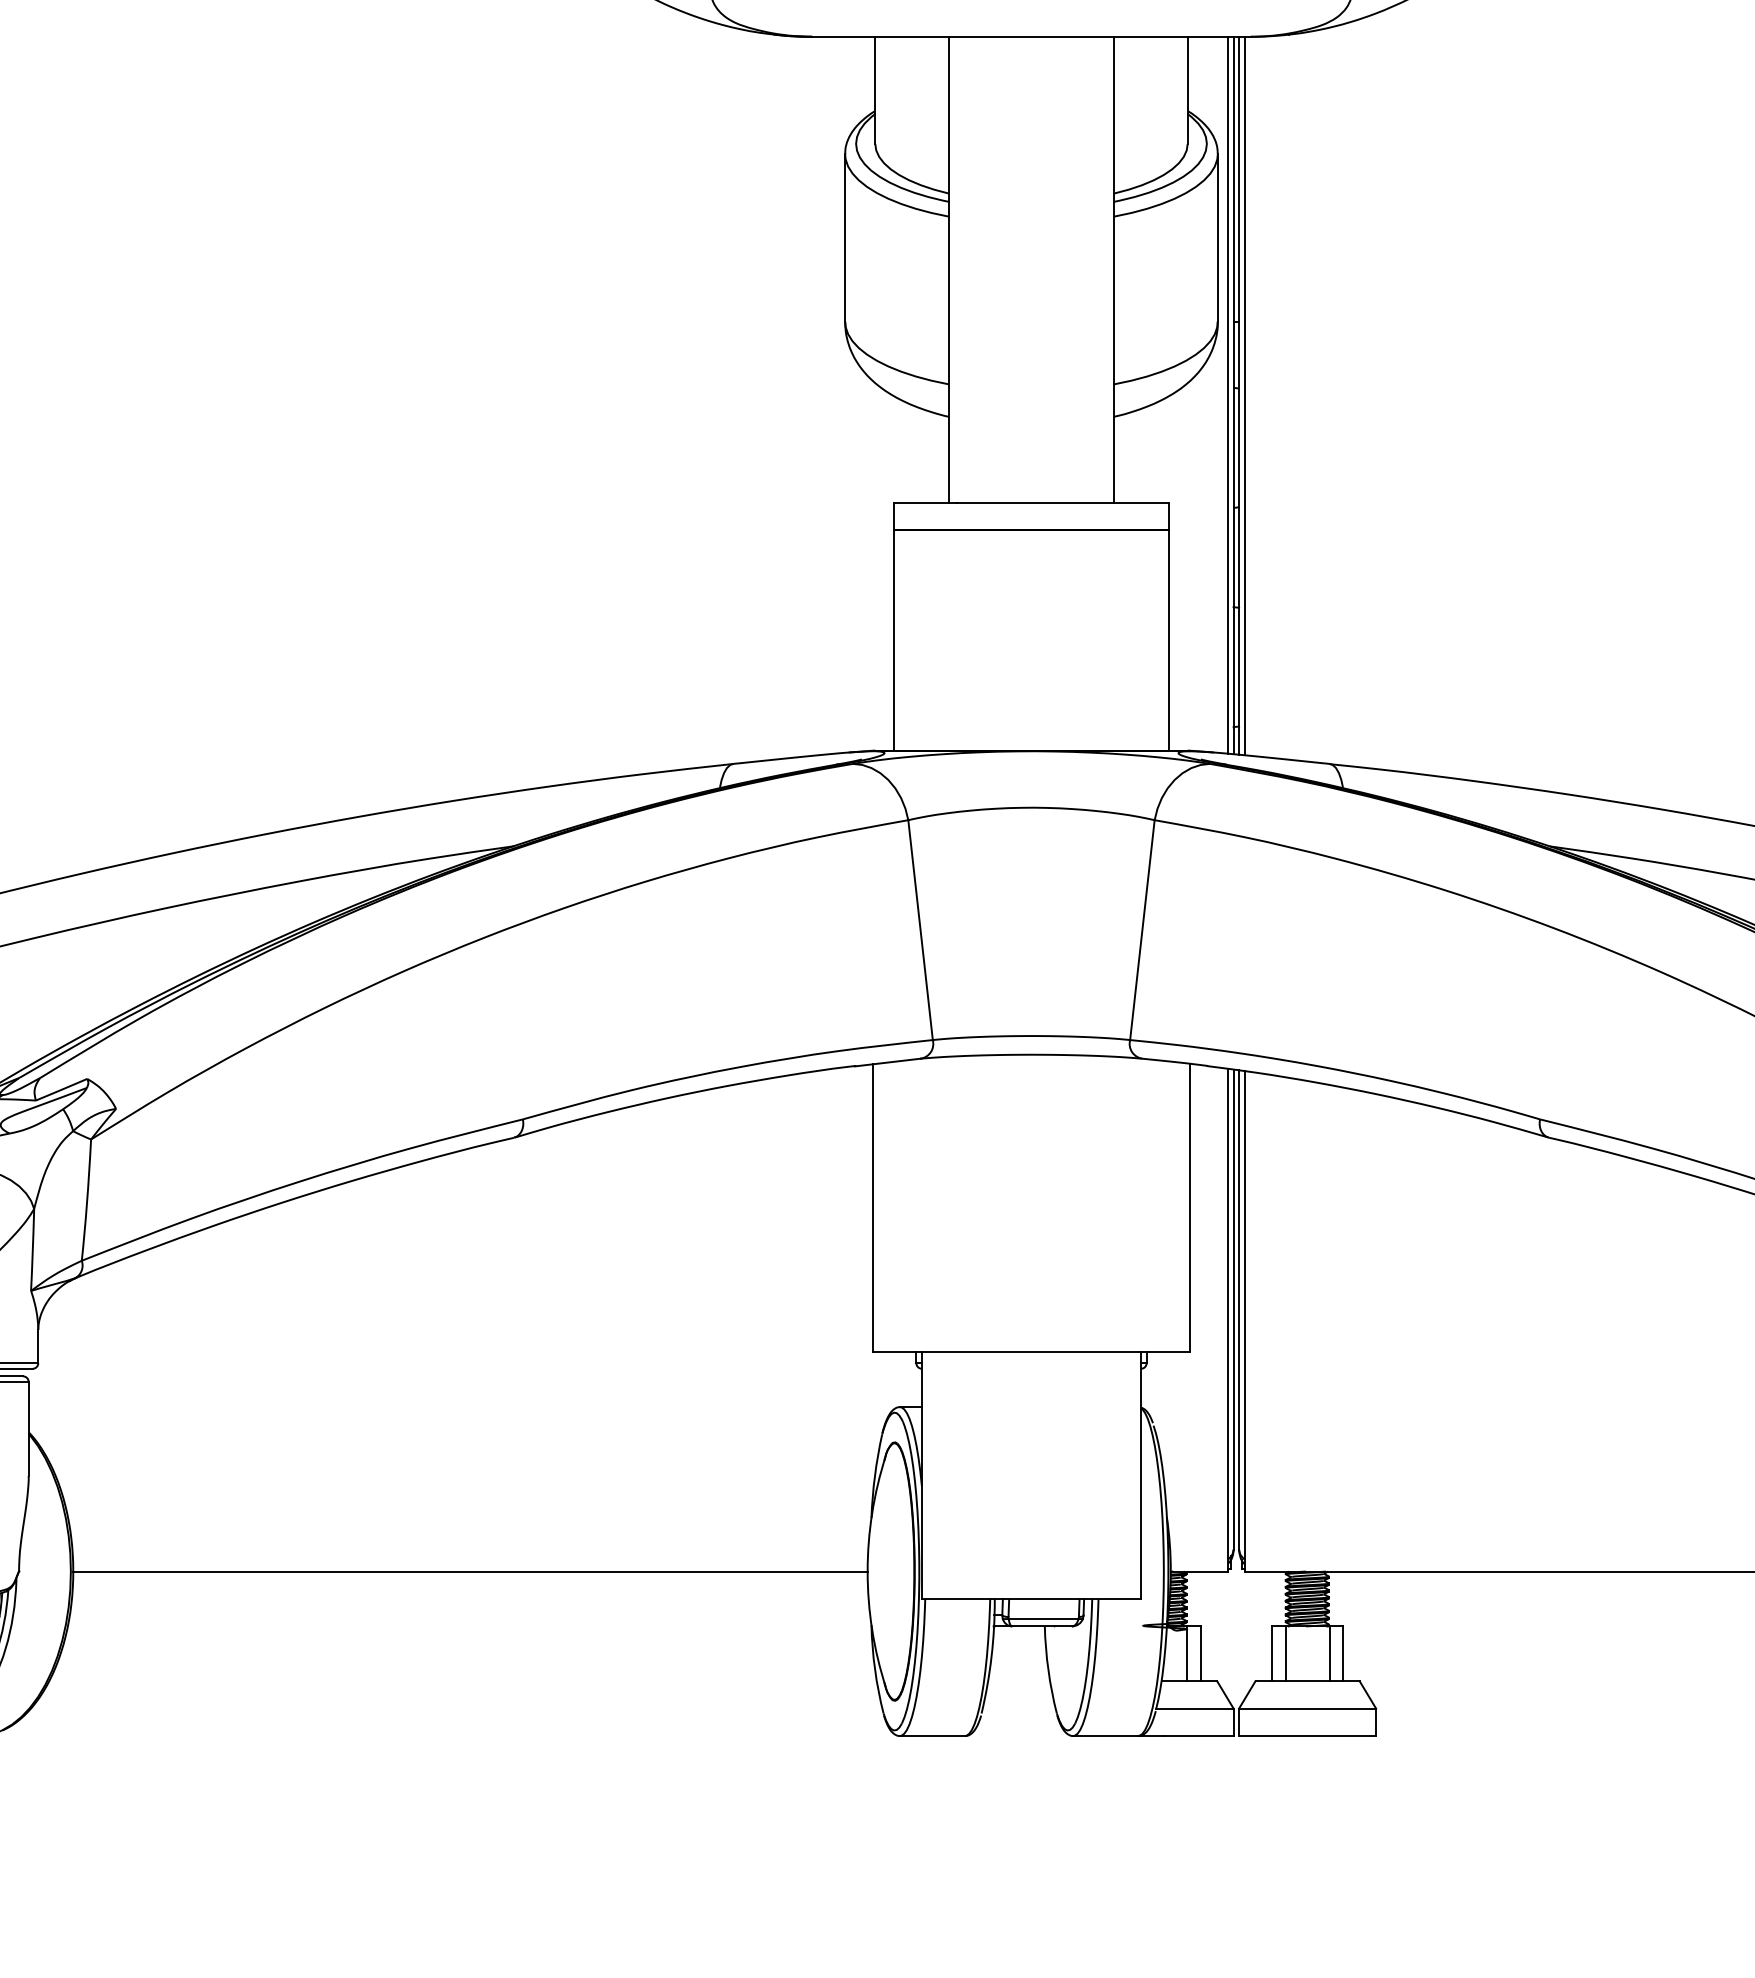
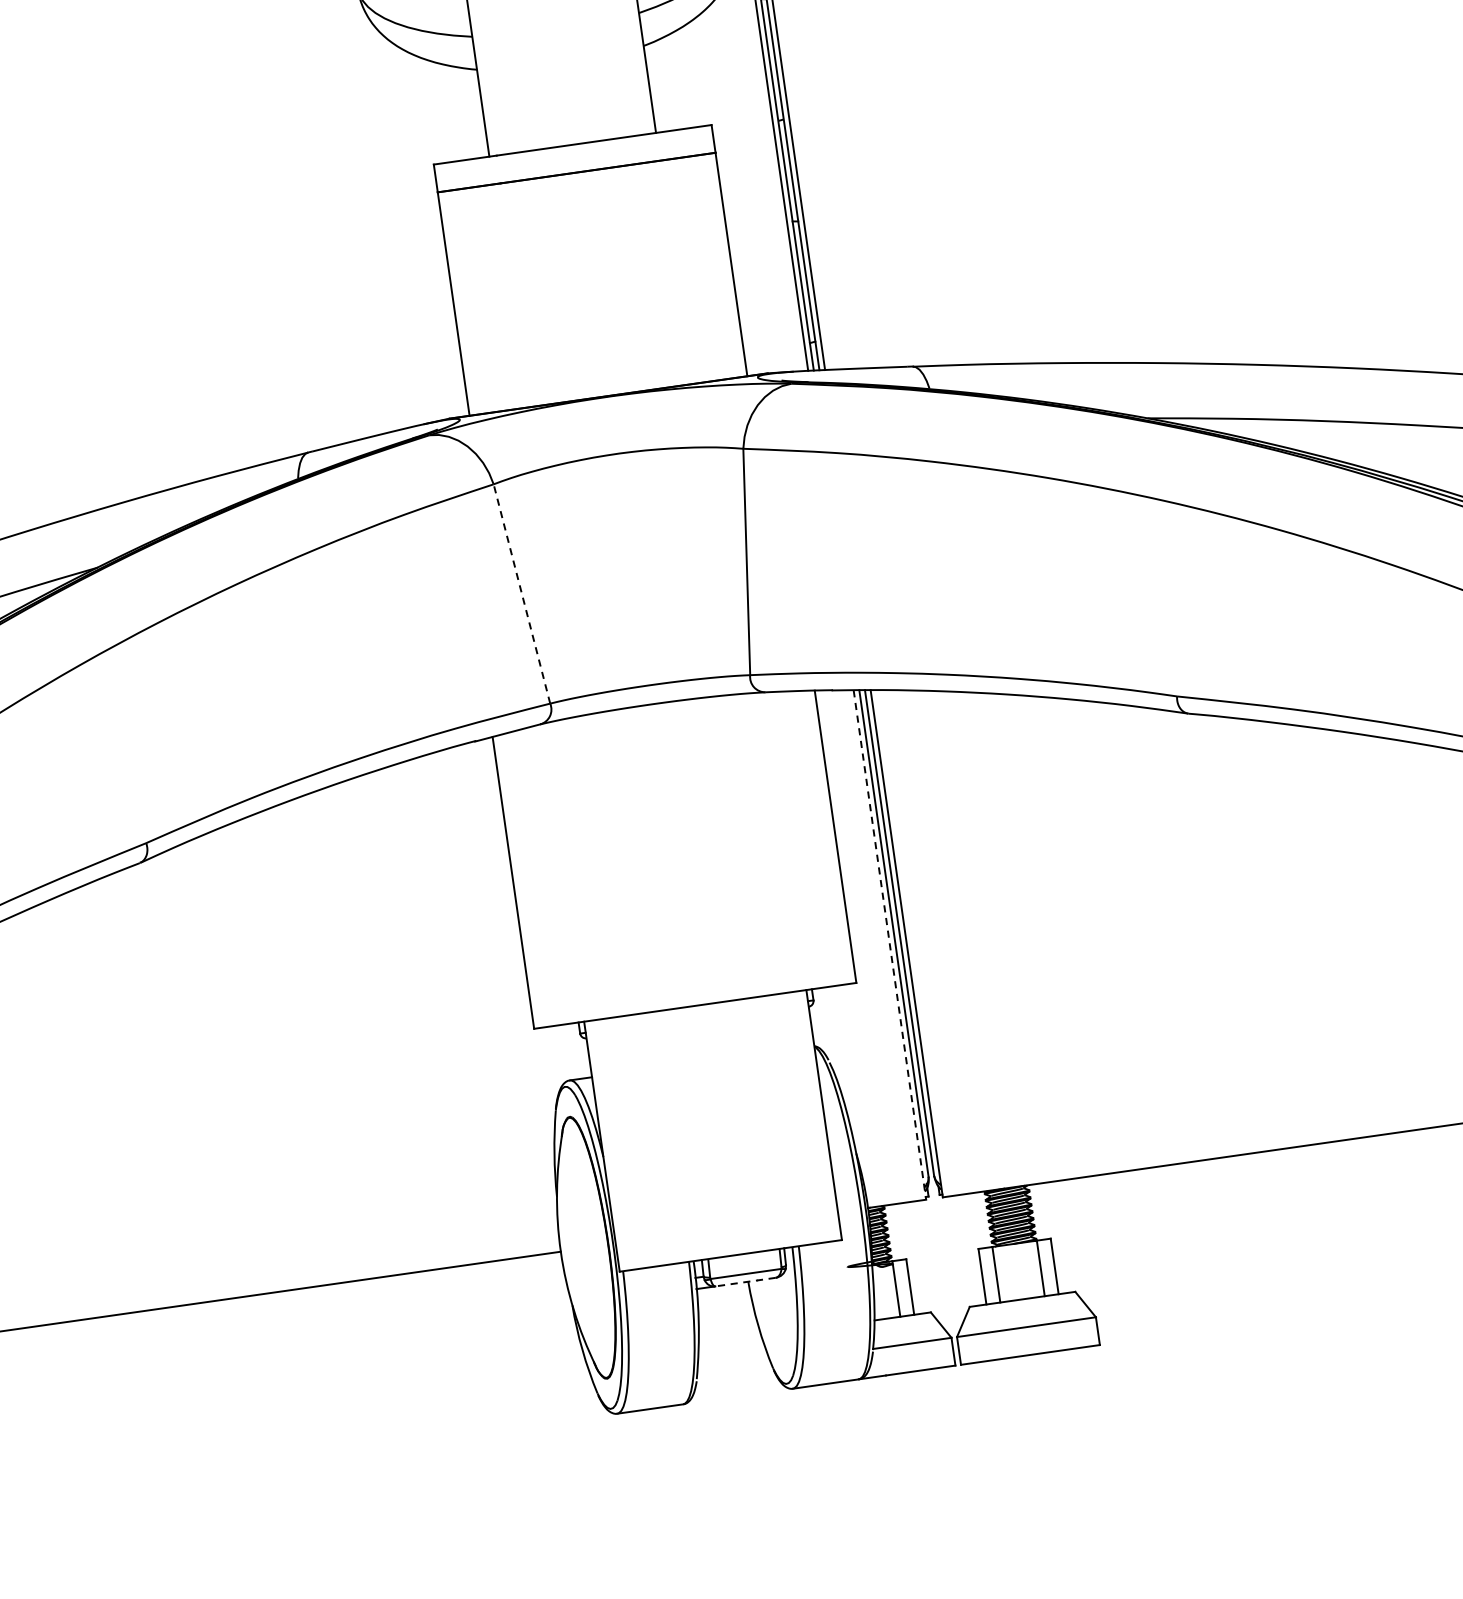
line: (920, 930) -> (521, 594), solid -> dashed
line: (1228, 1320) -> (890, 945), solid -> dashed
line: (1042, 1626) -> (745, 1282), solid -> dashed

